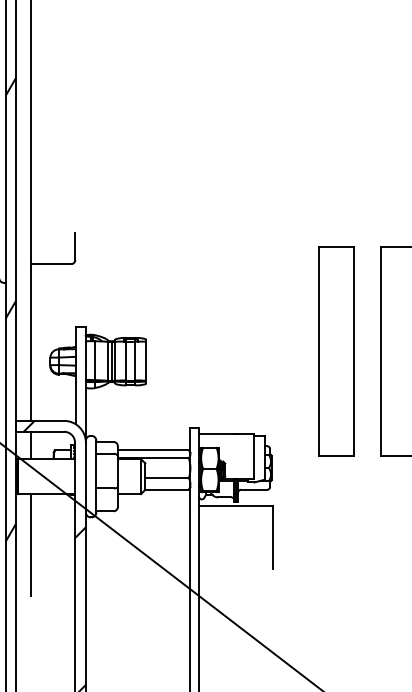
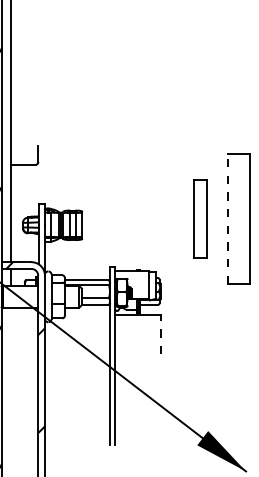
part: (335, 350) -> (200, 218), size x0.6
line: (380, 350) -> (228, 218), solid -> dashed
line: (273, 537) -> (161, 334), solid -> dashed
line: (32, 543) -> (11, 338), removed

